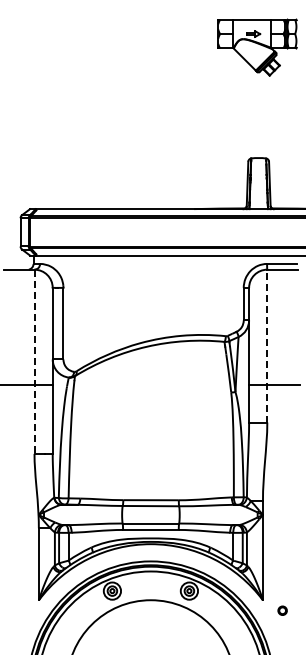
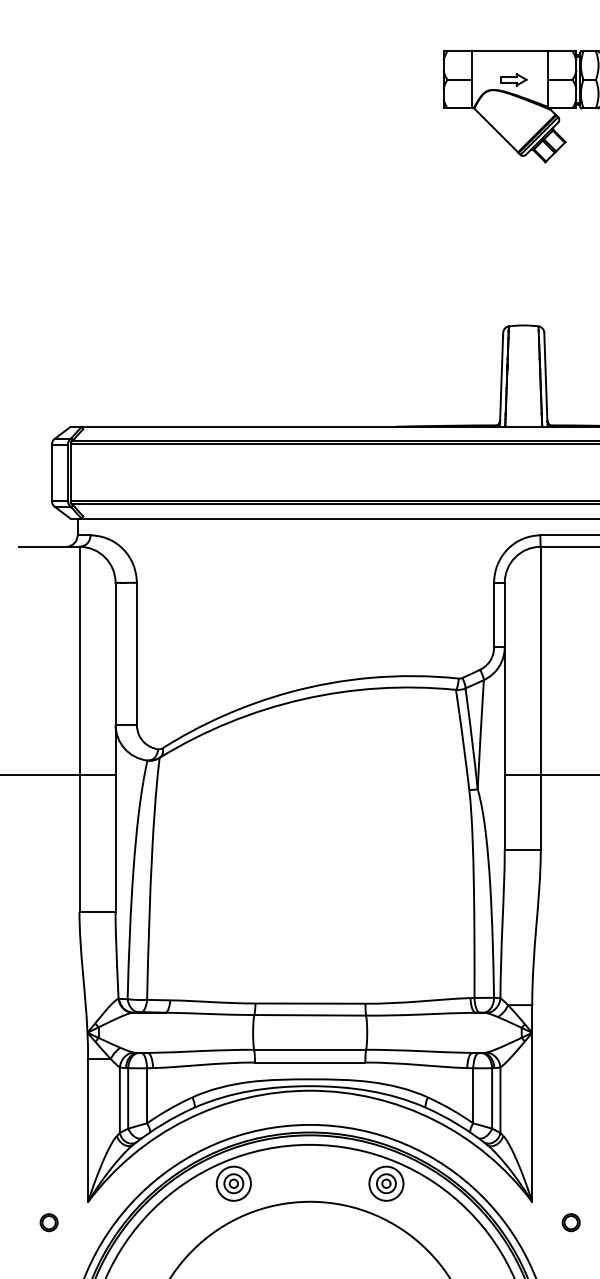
line: (267, 345) -> (541, 697), dashed -> solid
line: (34, 362) -> (79, 730), dashed -> solid
part: (19, 610) -> (49, 1222), added

